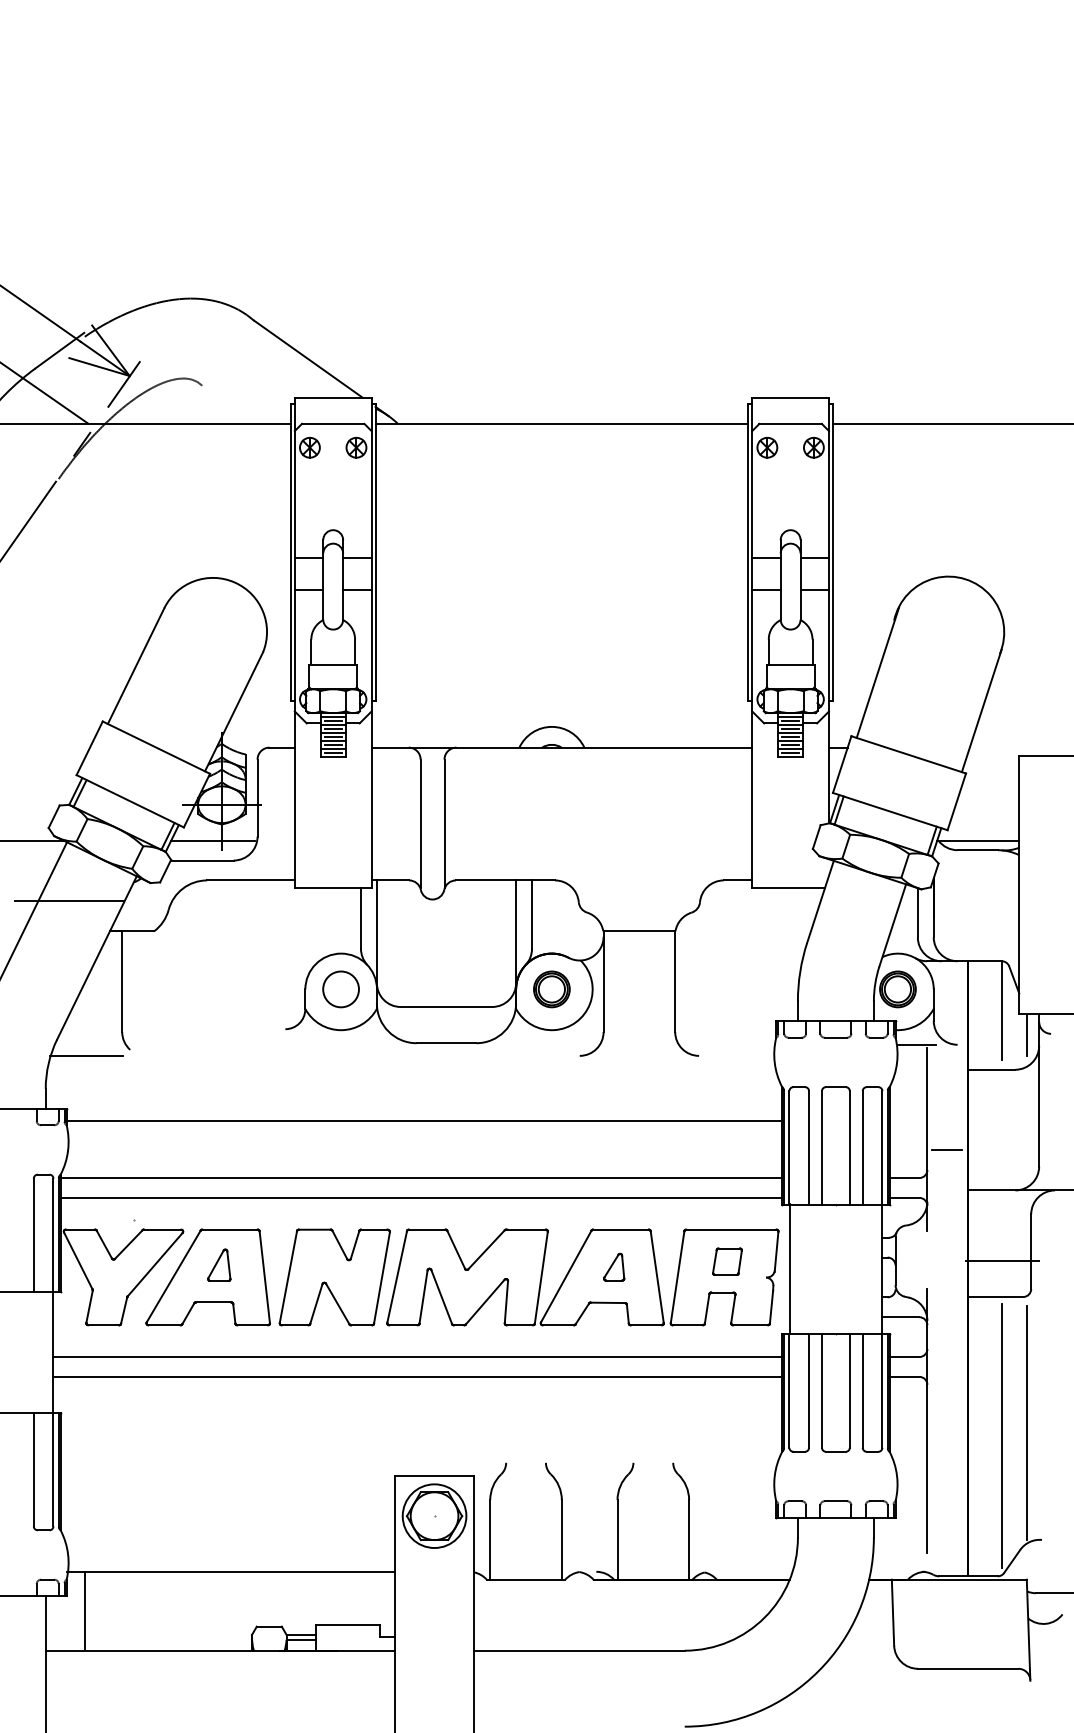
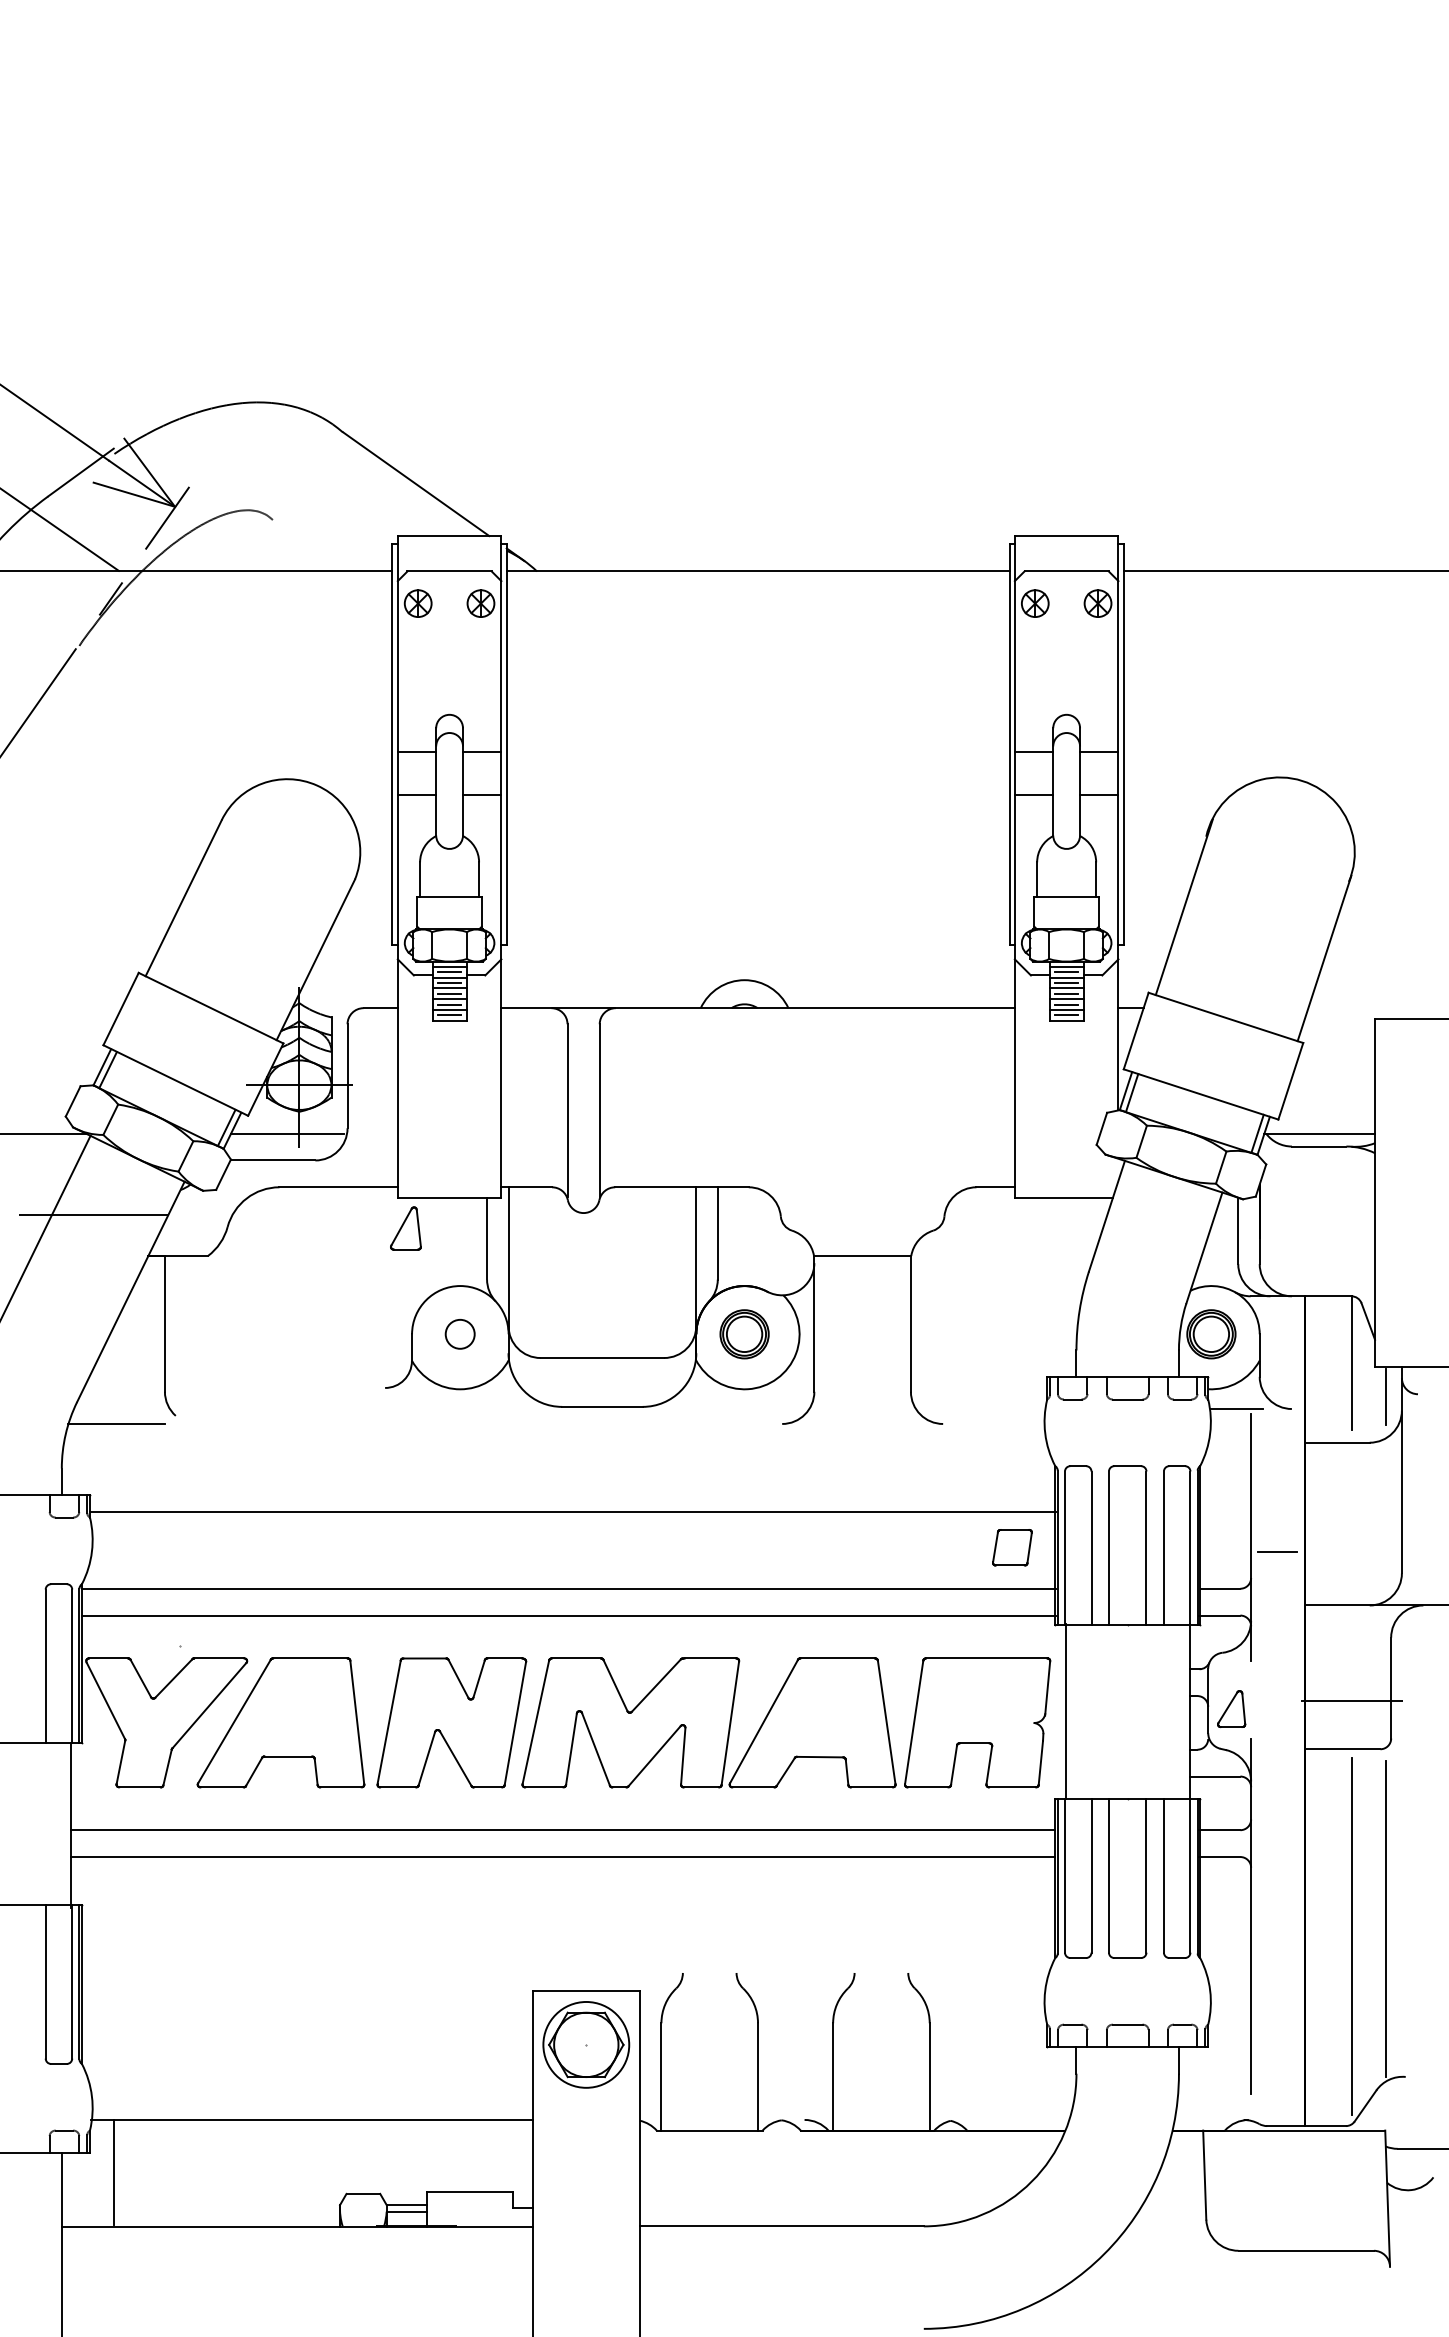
circle: (341, 989) -> (460, 1334), size x0.6
part: (727, 1261) -> (1012, 1547), moved
part: (218, 1265) -> (405, 1228), moved
part: (614, 1266) -> (1231, 1708), moved

